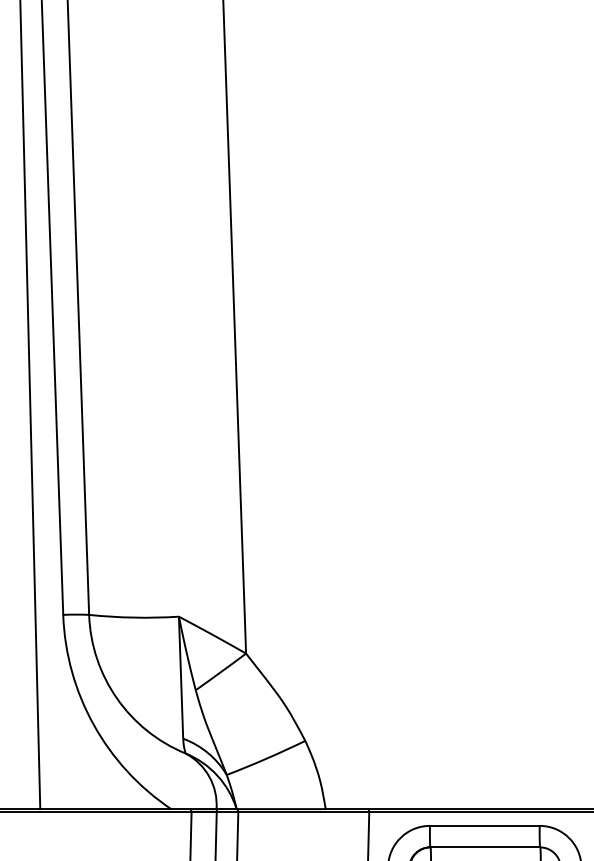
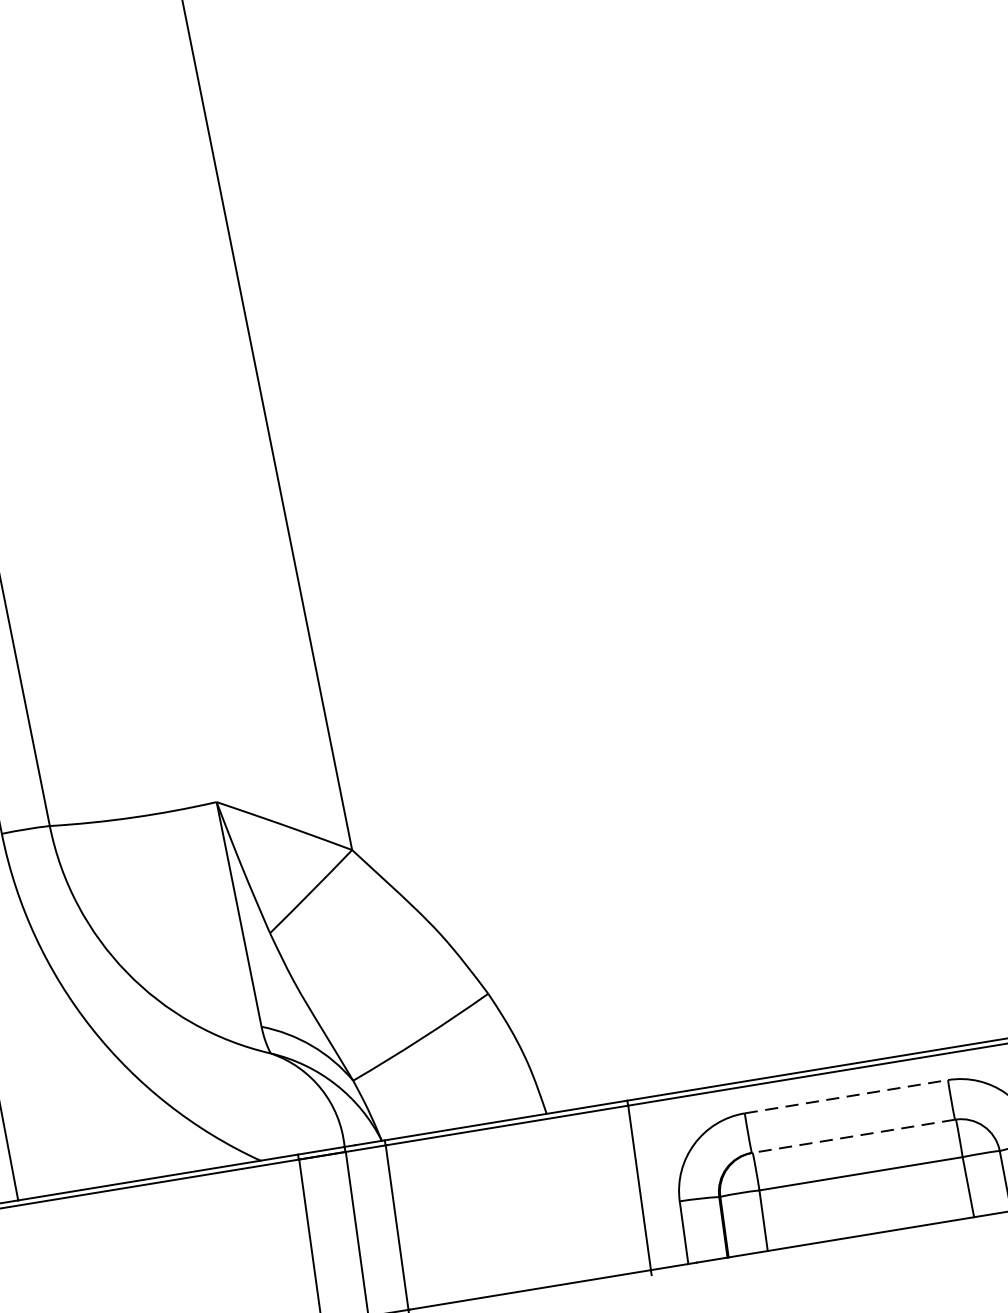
line: (484, 825) -> (845, 1096), solid -> dashed
line: (485, 847) -> (854, 1136), solid -> dashed

